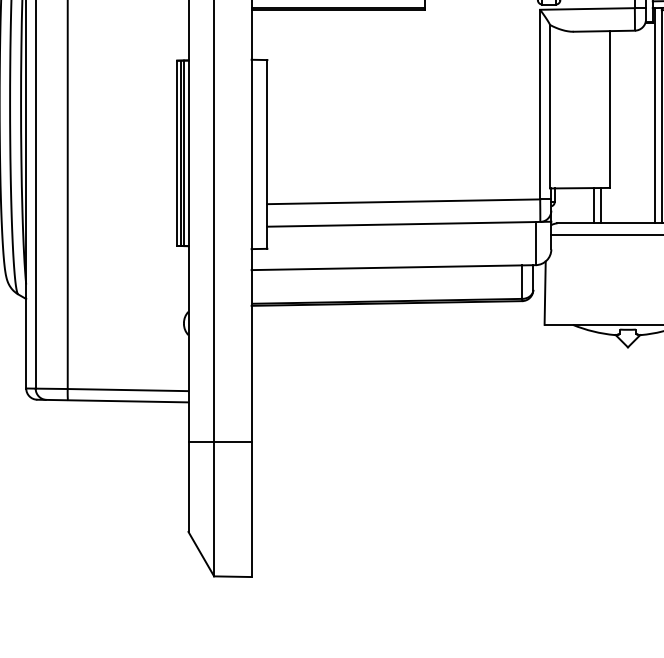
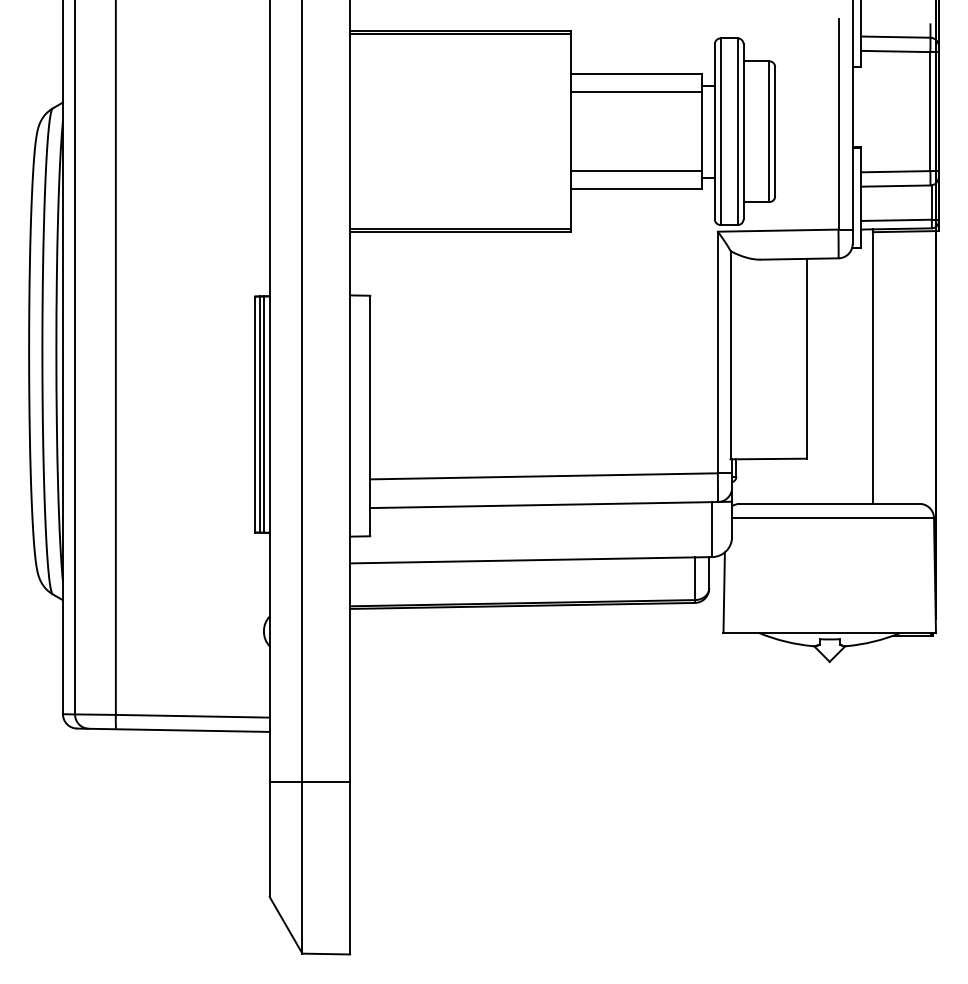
line: (655, 115) -> (864, 366), removed
line: (594, 205) -> (786, 480), removed
line: (601, 205) -> (795, 480), removed

